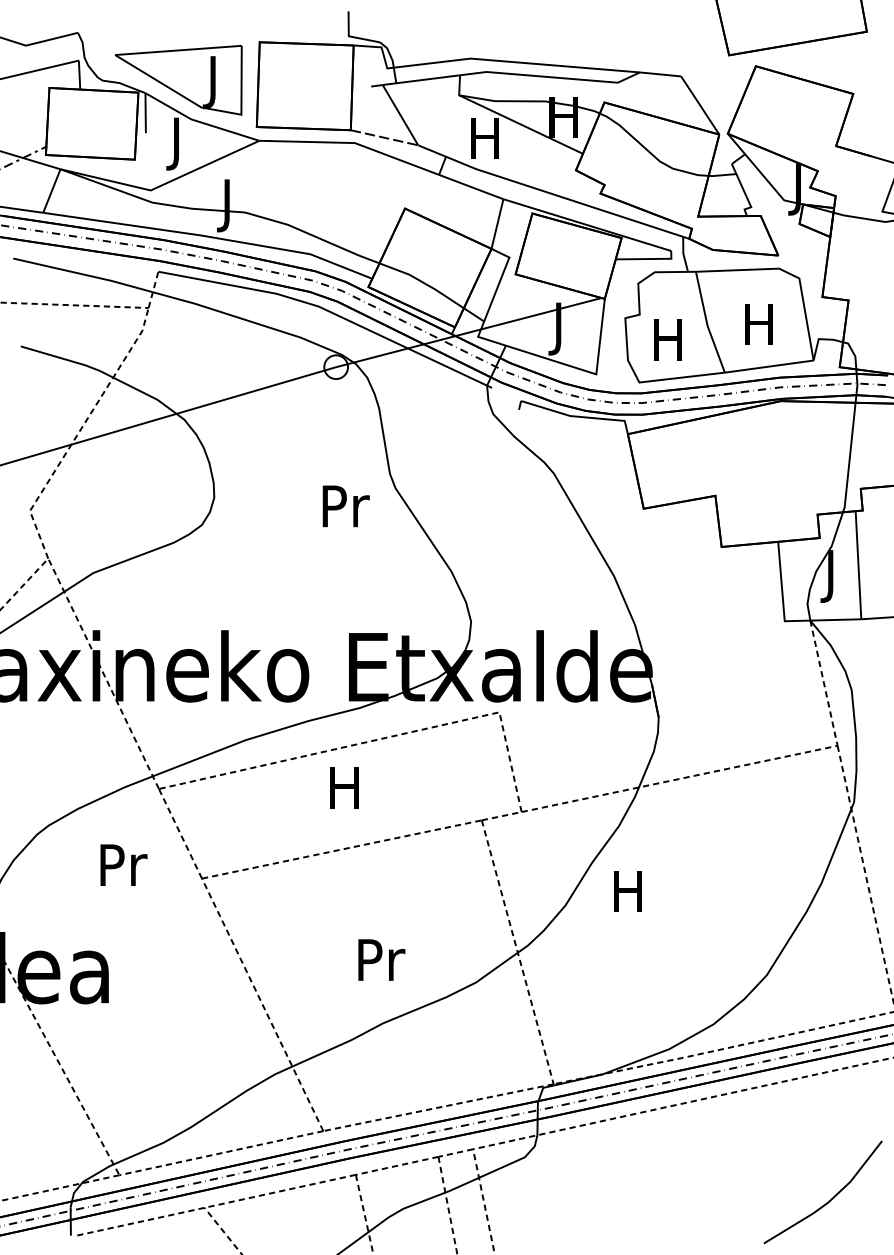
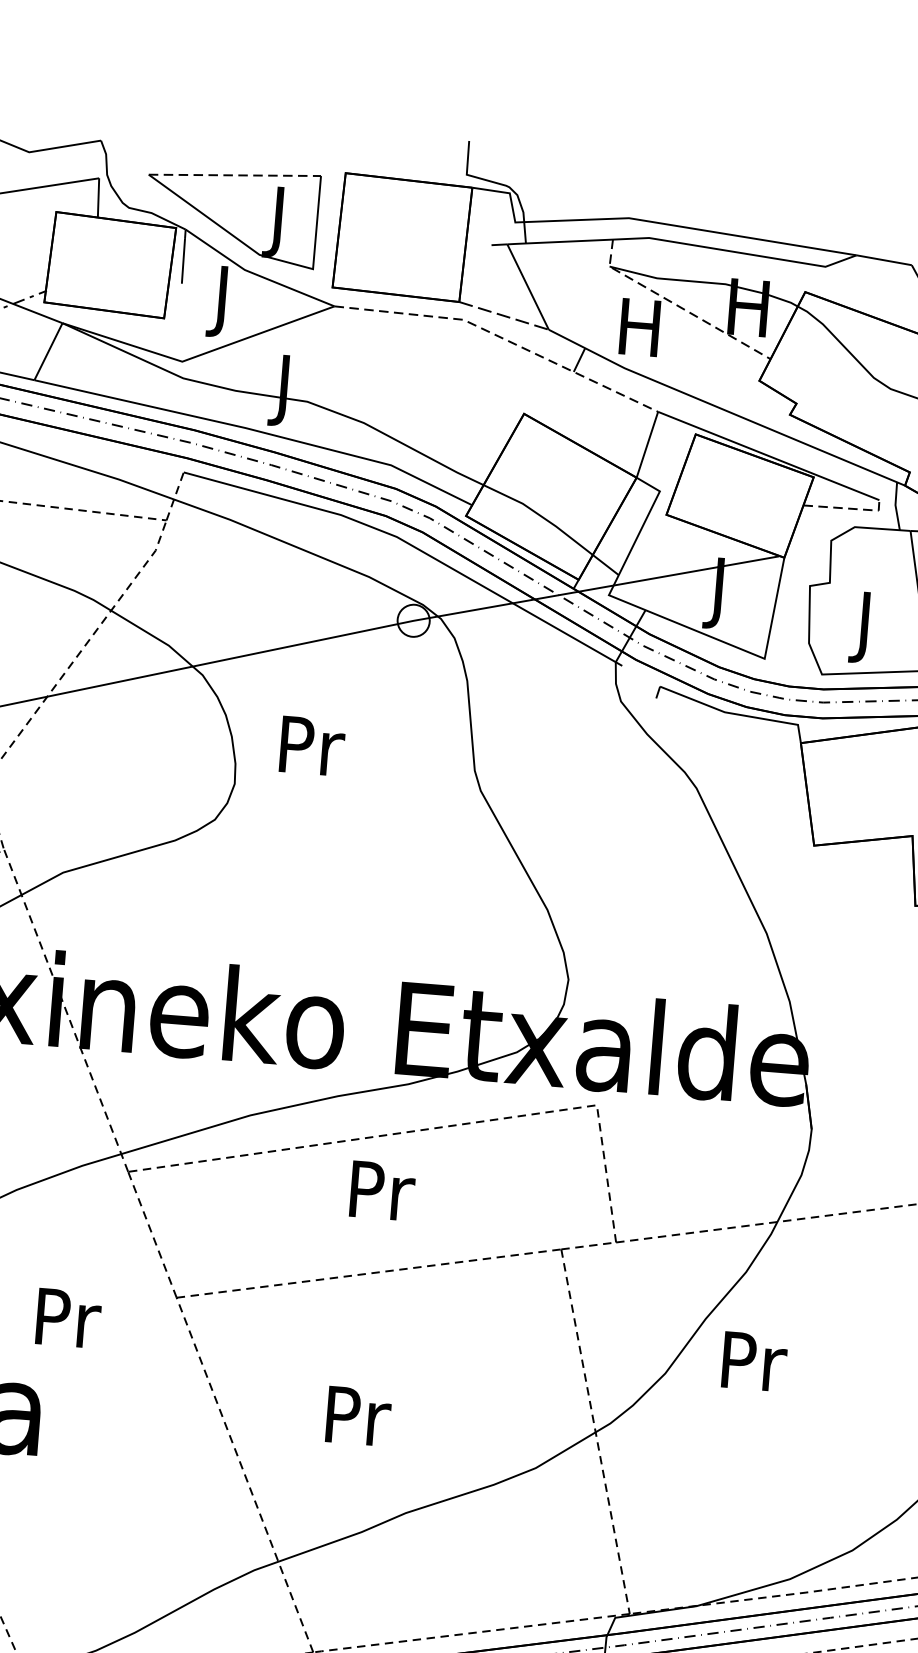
line: (178, 50) -> (234, 175), solid -> dashed
line: (511, 120) -> (677, 306), solid -> dashed
line: (383, 154) -> (500, 338), solid -> dashed
line: (648, 259) -> (847, 509), solid -> dashed
text: (667, 345) -> (864, 627), H -> J
text: (345, 506) -> (311, 746), moved
text: (346, 787) -> (381, 1190), H -> Pr
text: (123, 864) -> (68, 1317), moved
text: (630, 891) -> (754, 1361), H -> Pr
text: (381, 959) -> (358, 1415), moved

